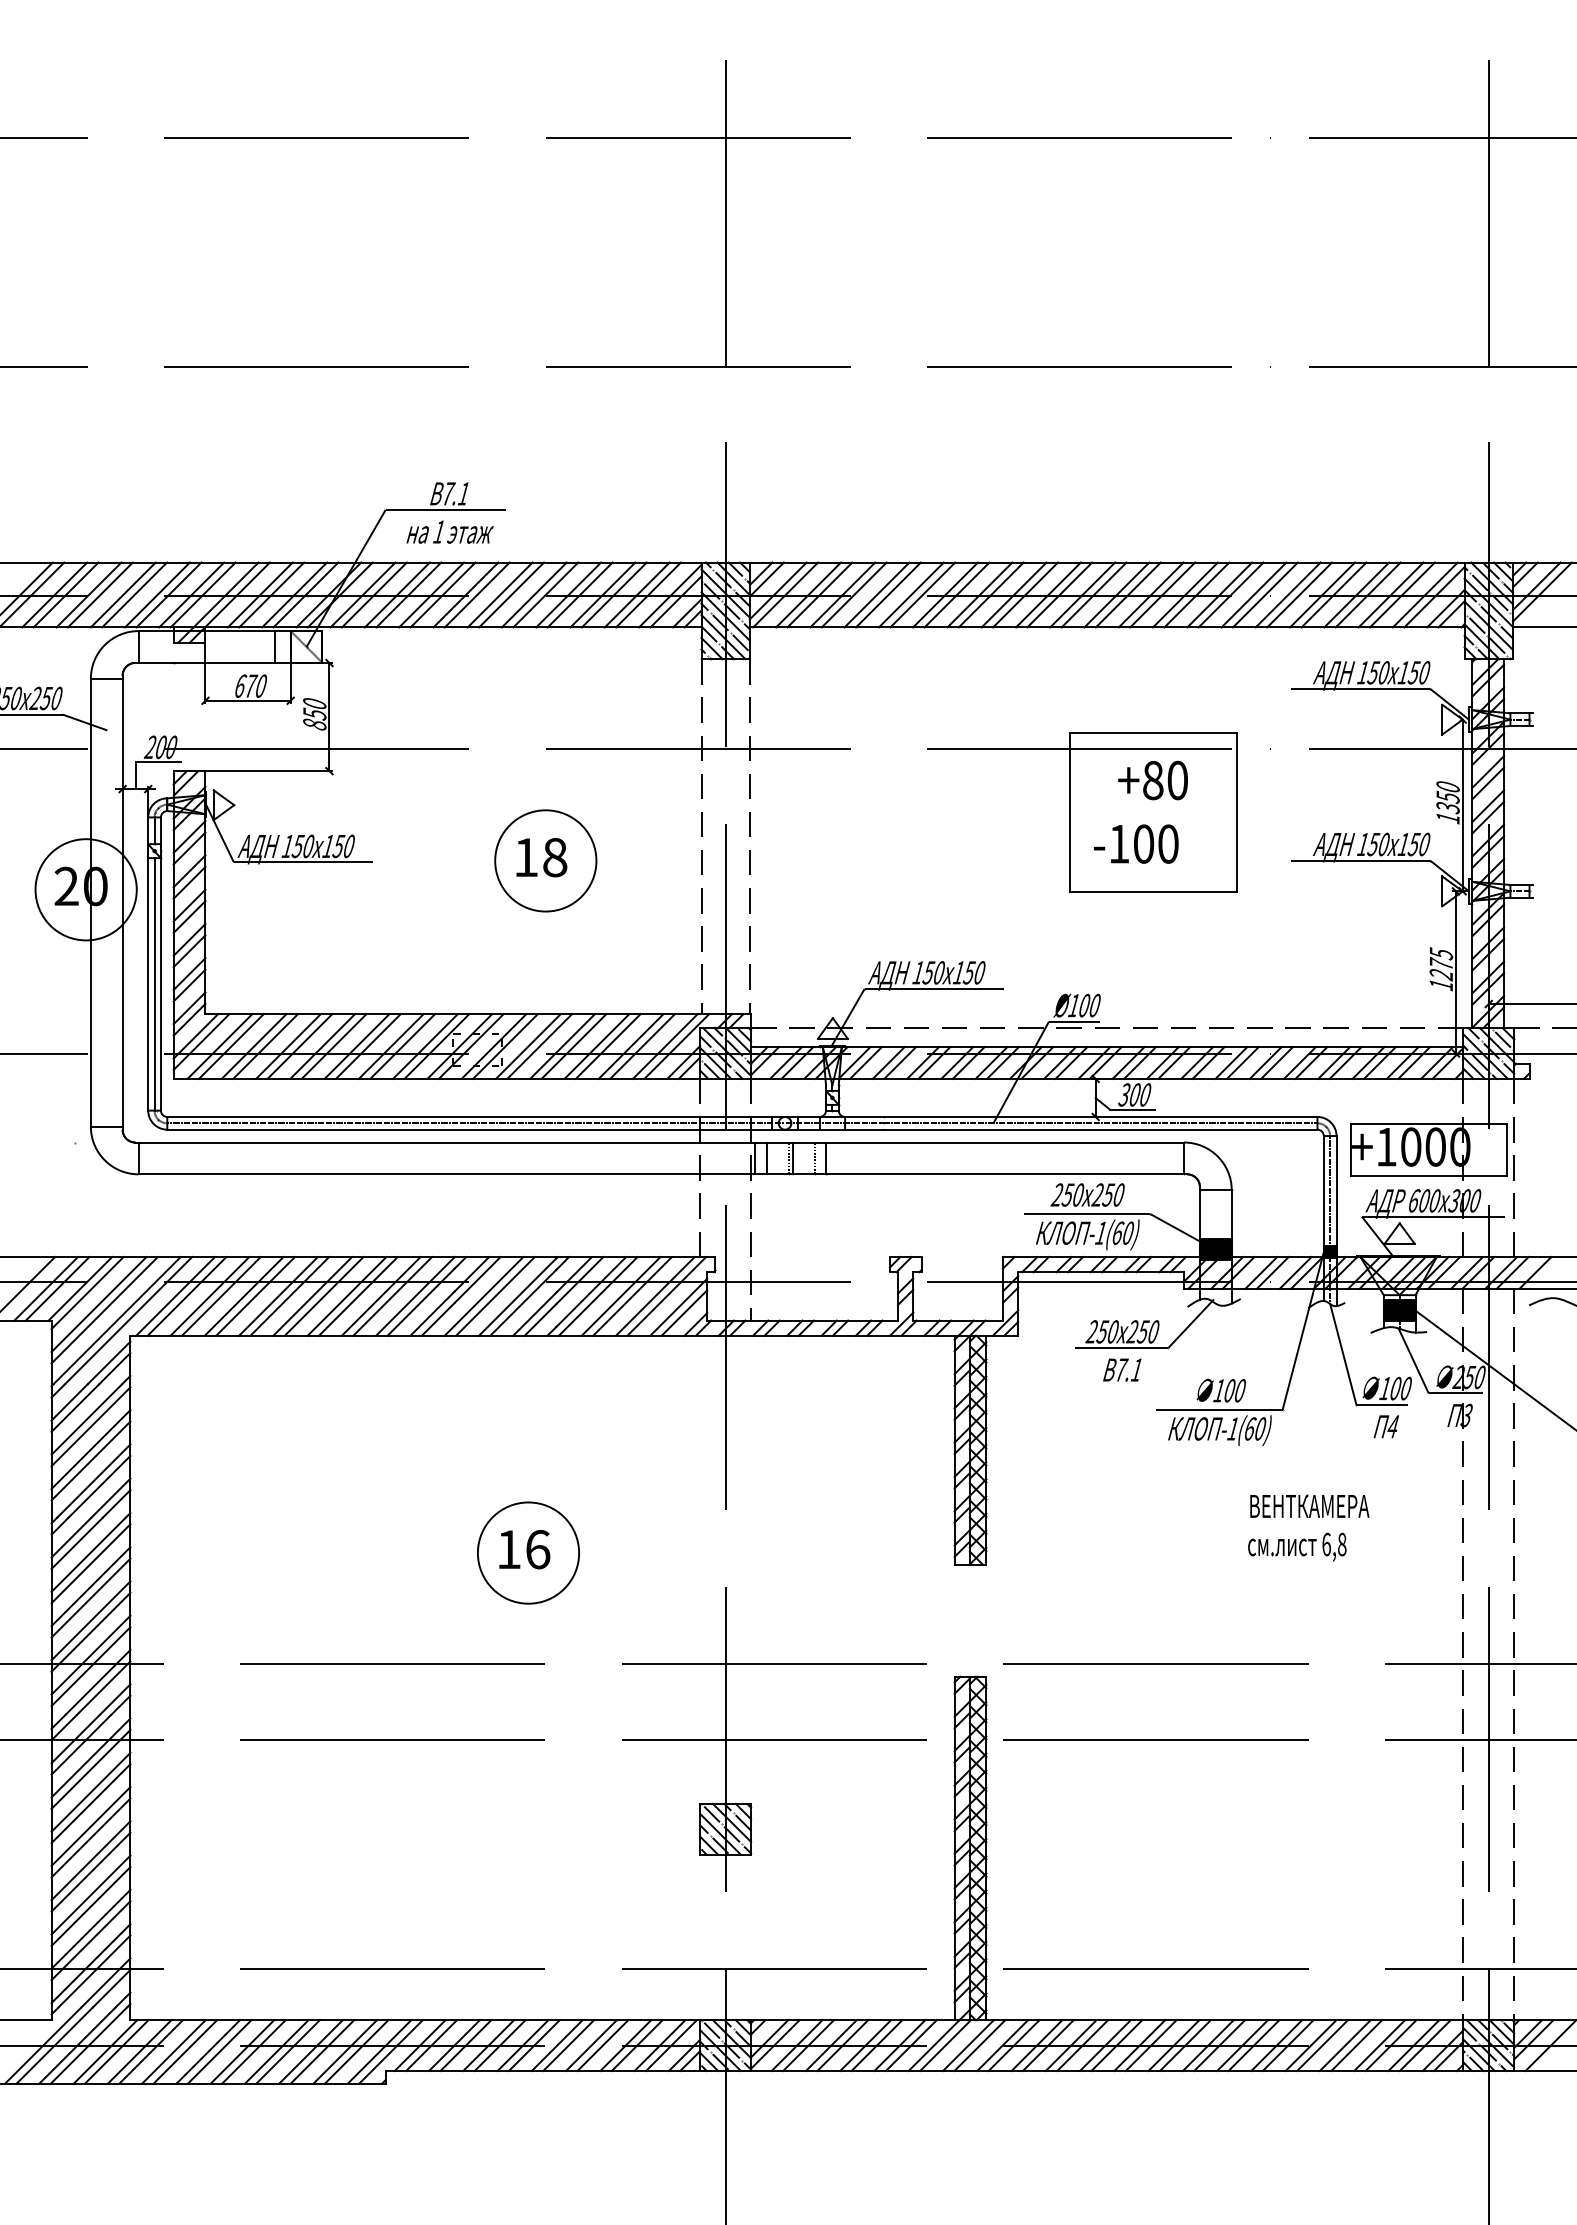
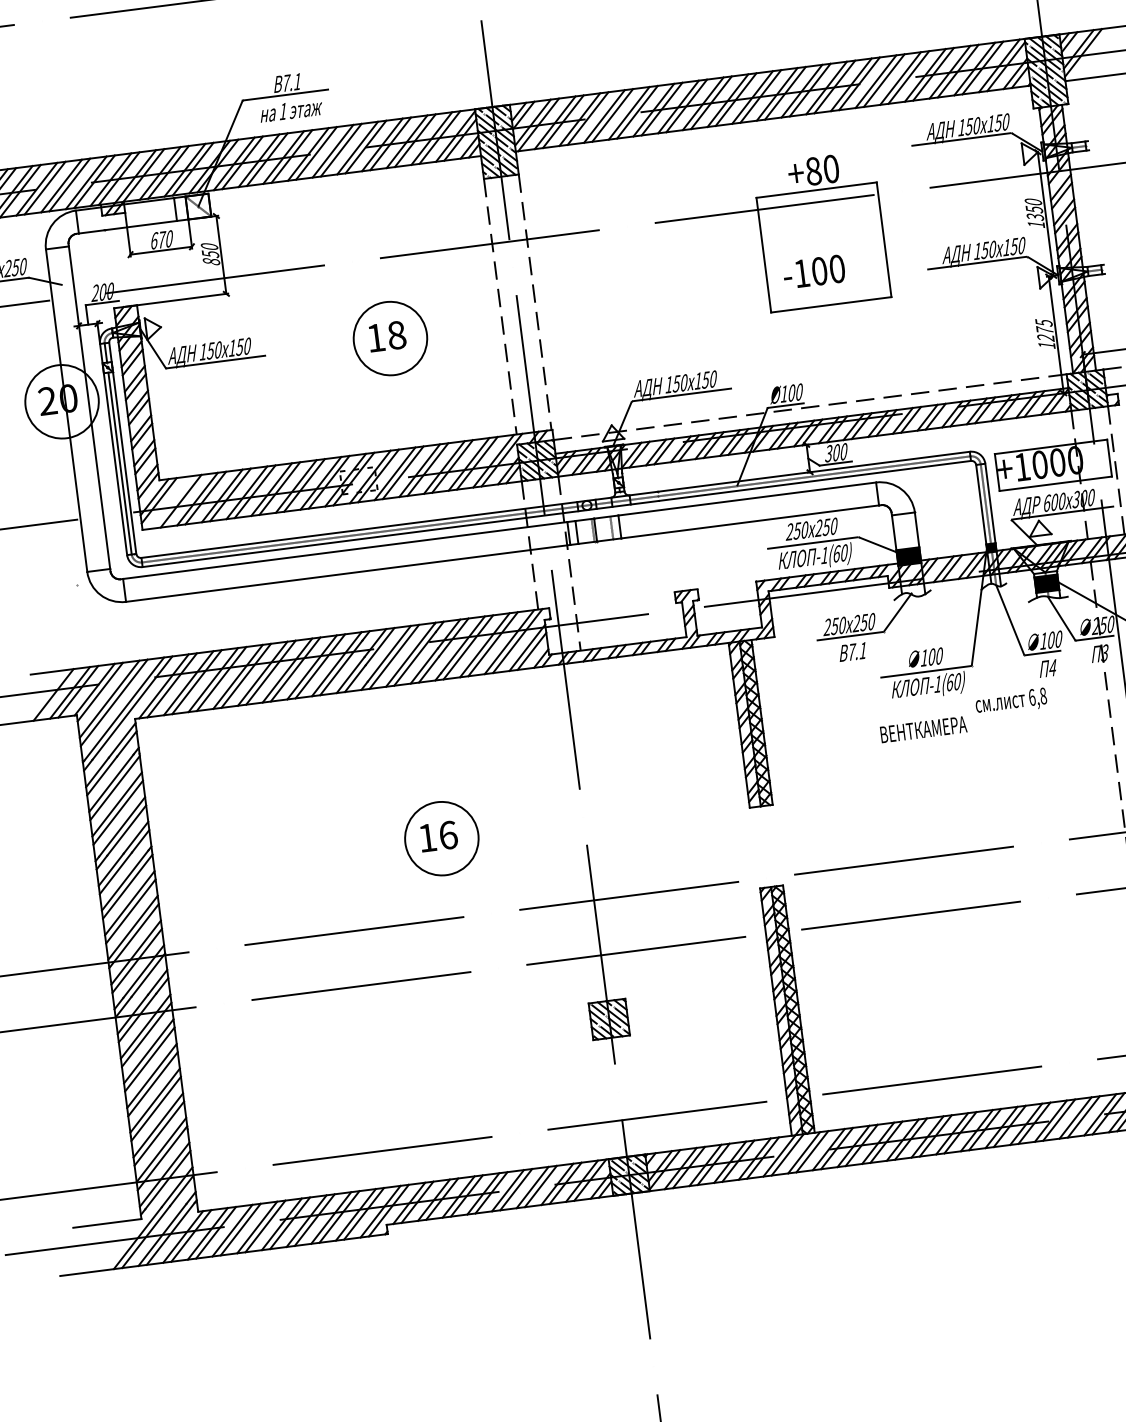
text: (1152, 780) -> (813, 171), moved
line: (219, 1046) -> (172, 502), removed
text: (1309, 1505) -> (923, 728), moved
text: (1297, 1546) -> (1011, 701), moved

